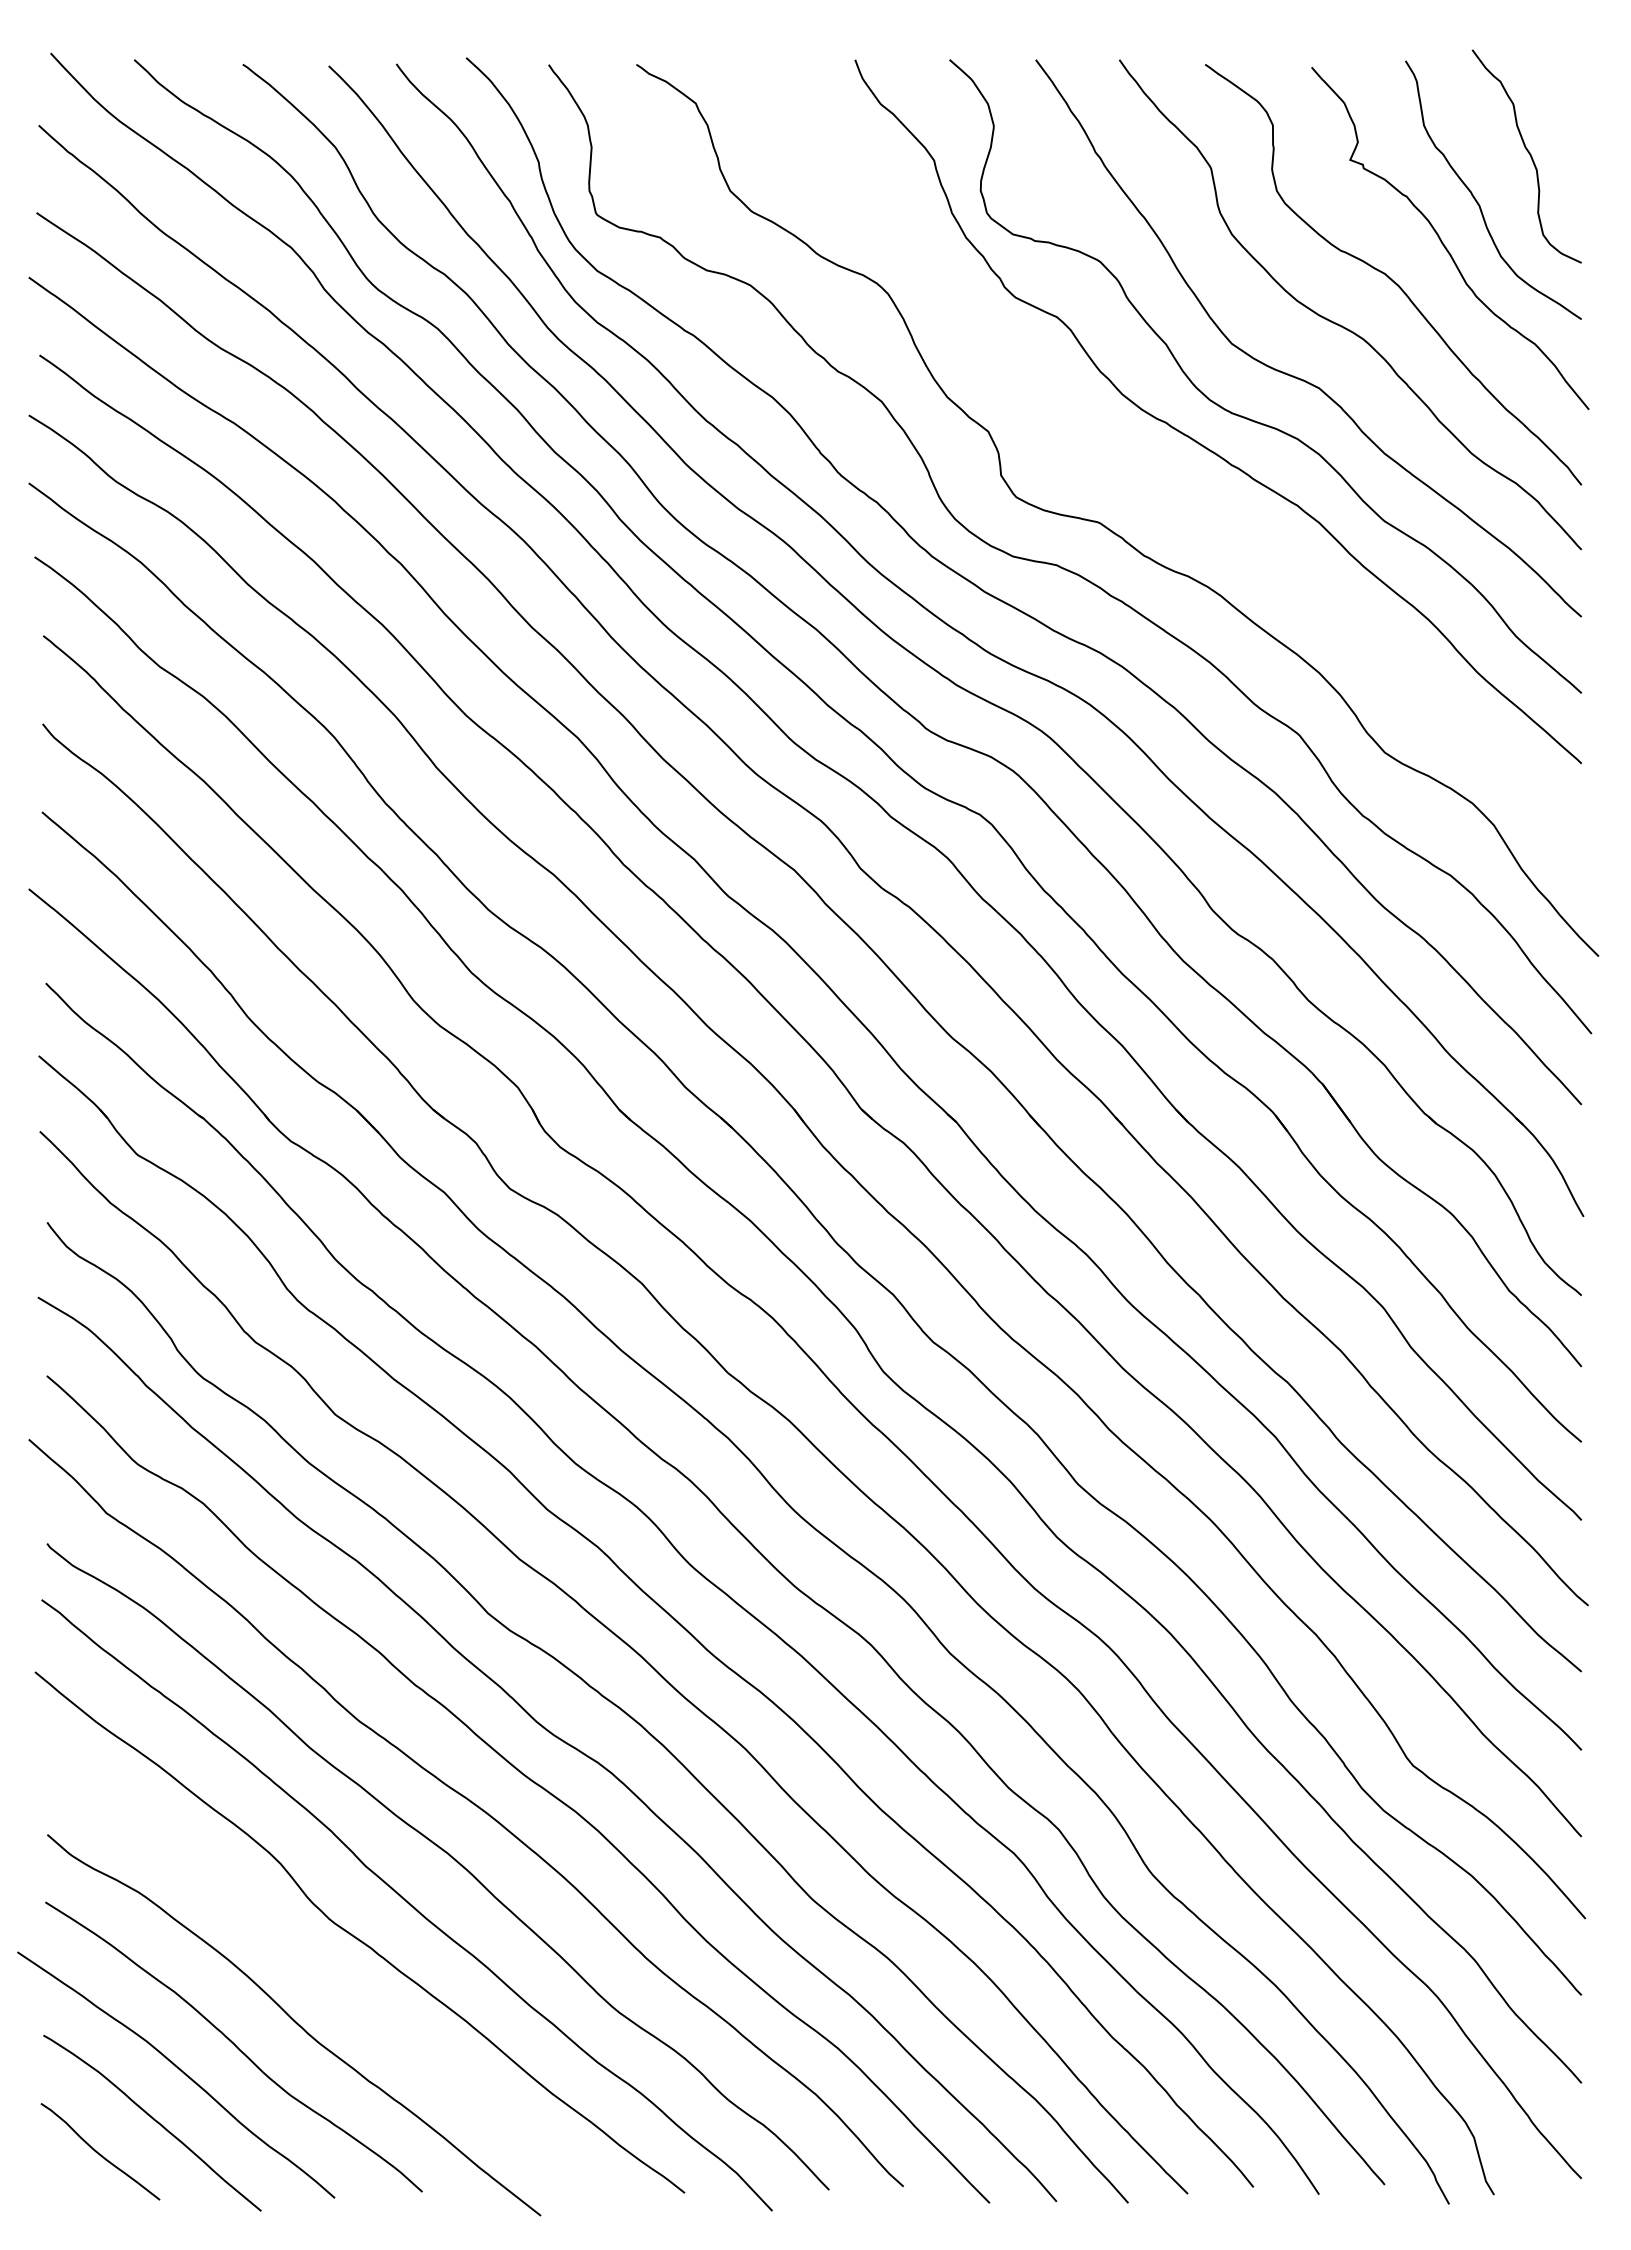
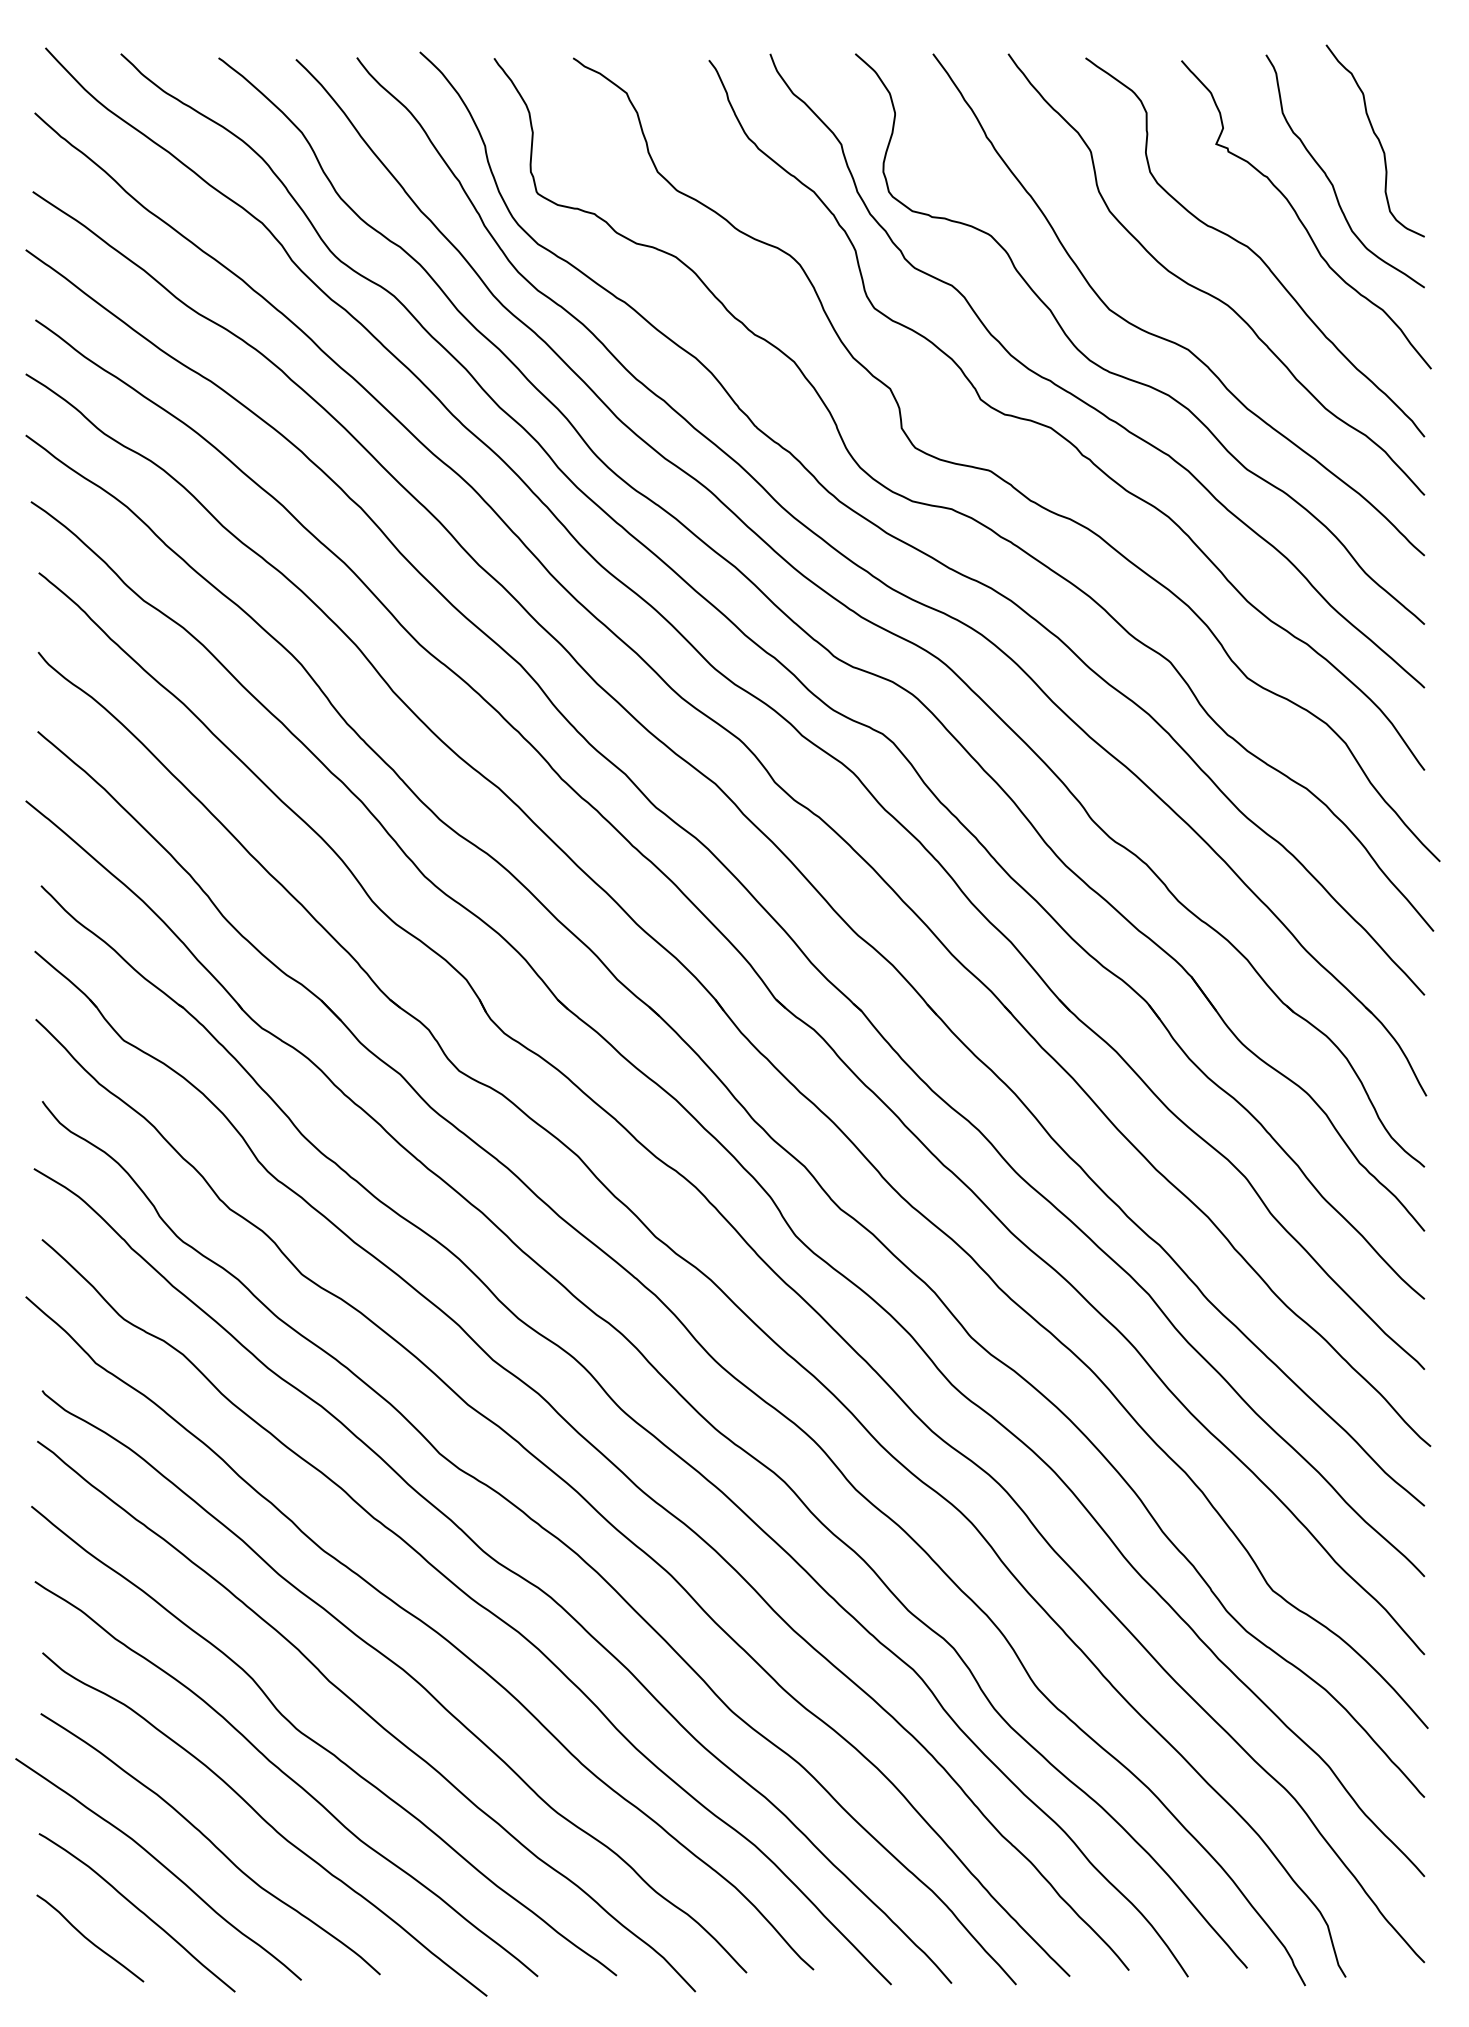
curve: (1174, 478) -> (1057, 431), added
curve: (319, 1973) -> (287, 1777), added

